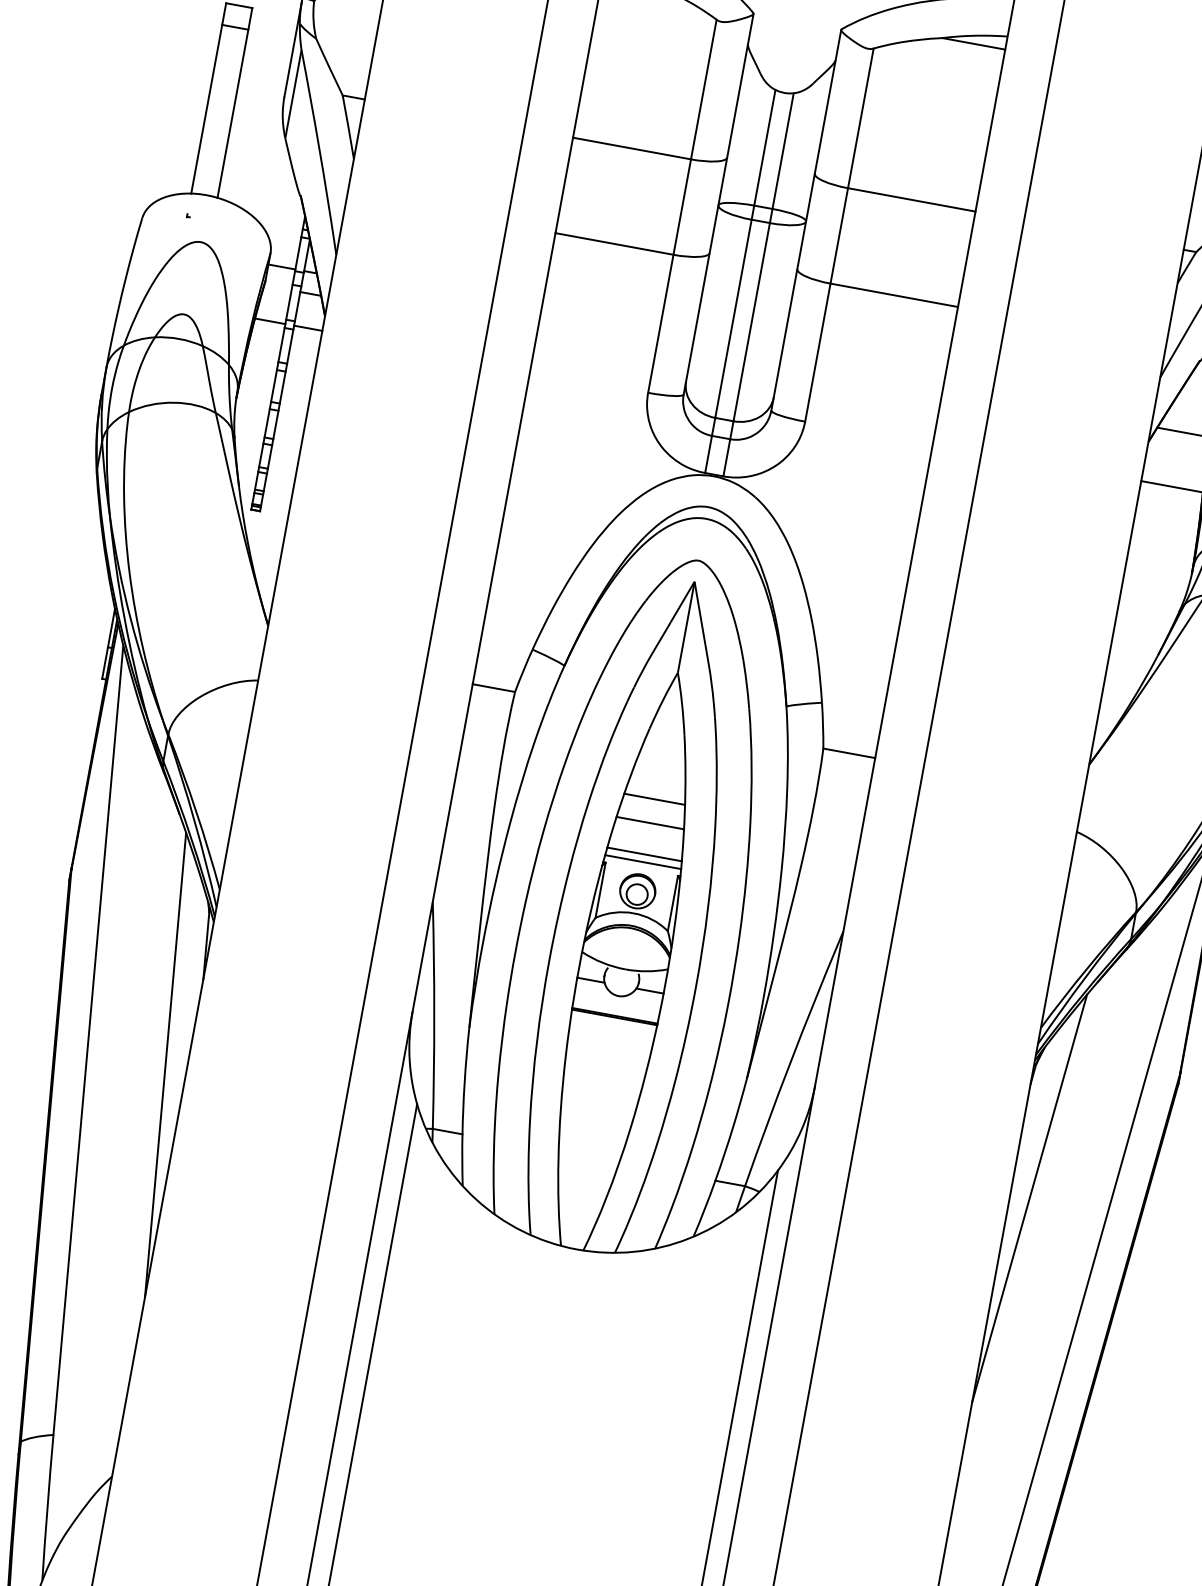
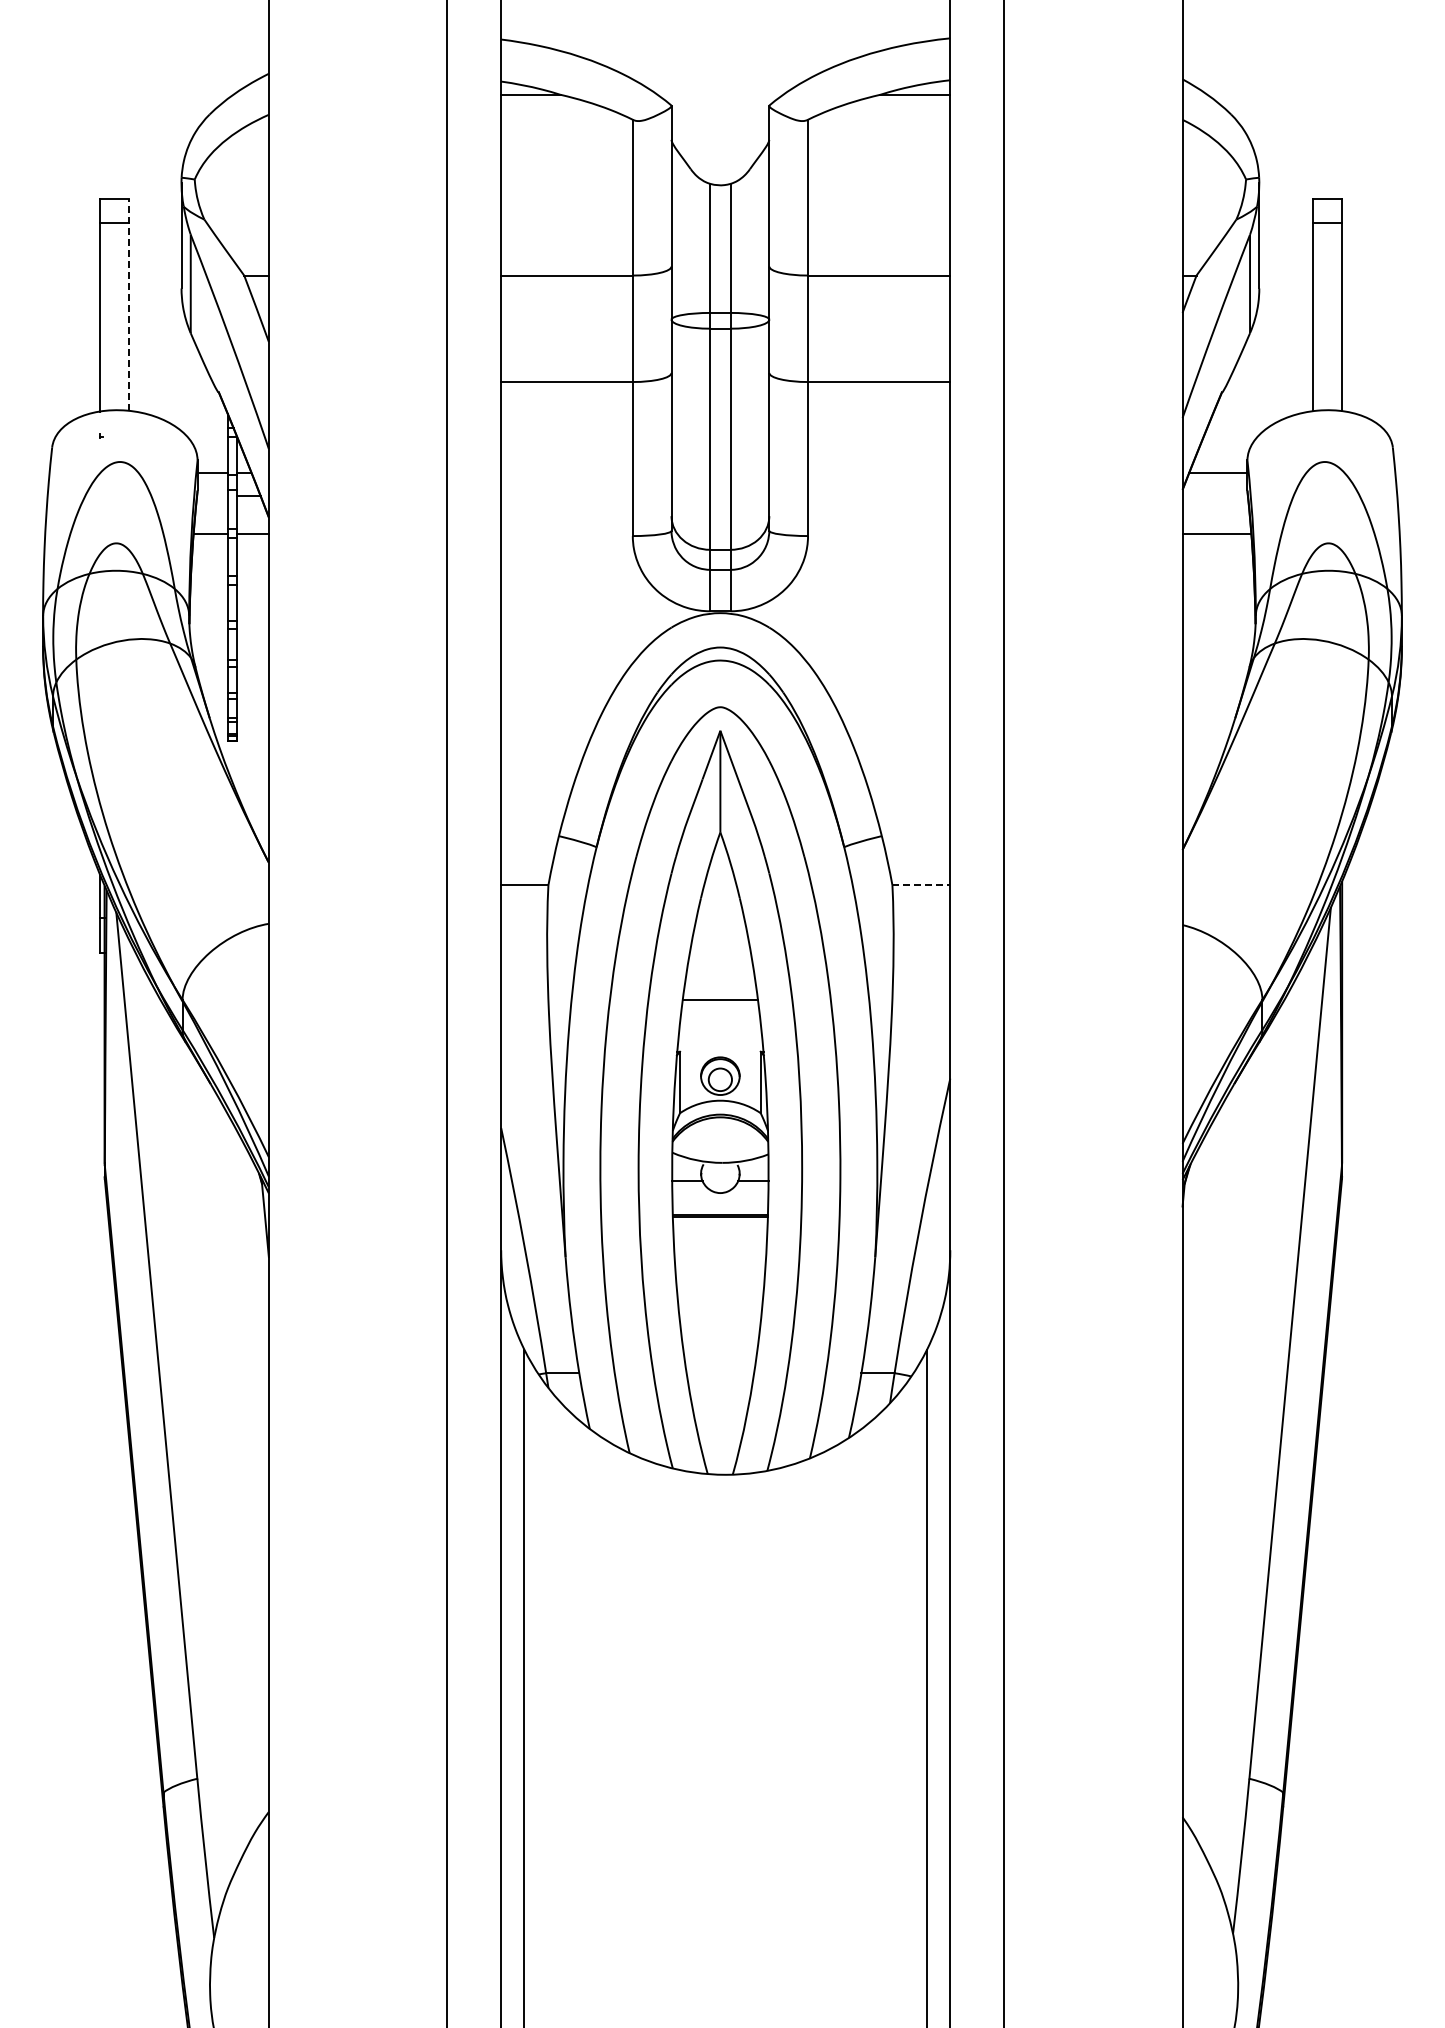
line: (234, 103) -> (129, 305), solid -> dashed
line: (849, 753) -> (921, 885), solid -> dashed
line: (654, 799) -> (720, 973), removed
line: (643, 854) -> (719, 1035), removed
line: (643, 862) -> (720, 1043), removed
line: (165, 1064) -> (244, 1356), removed
line: (1029, 1197) -> (1203, 1329), removed

